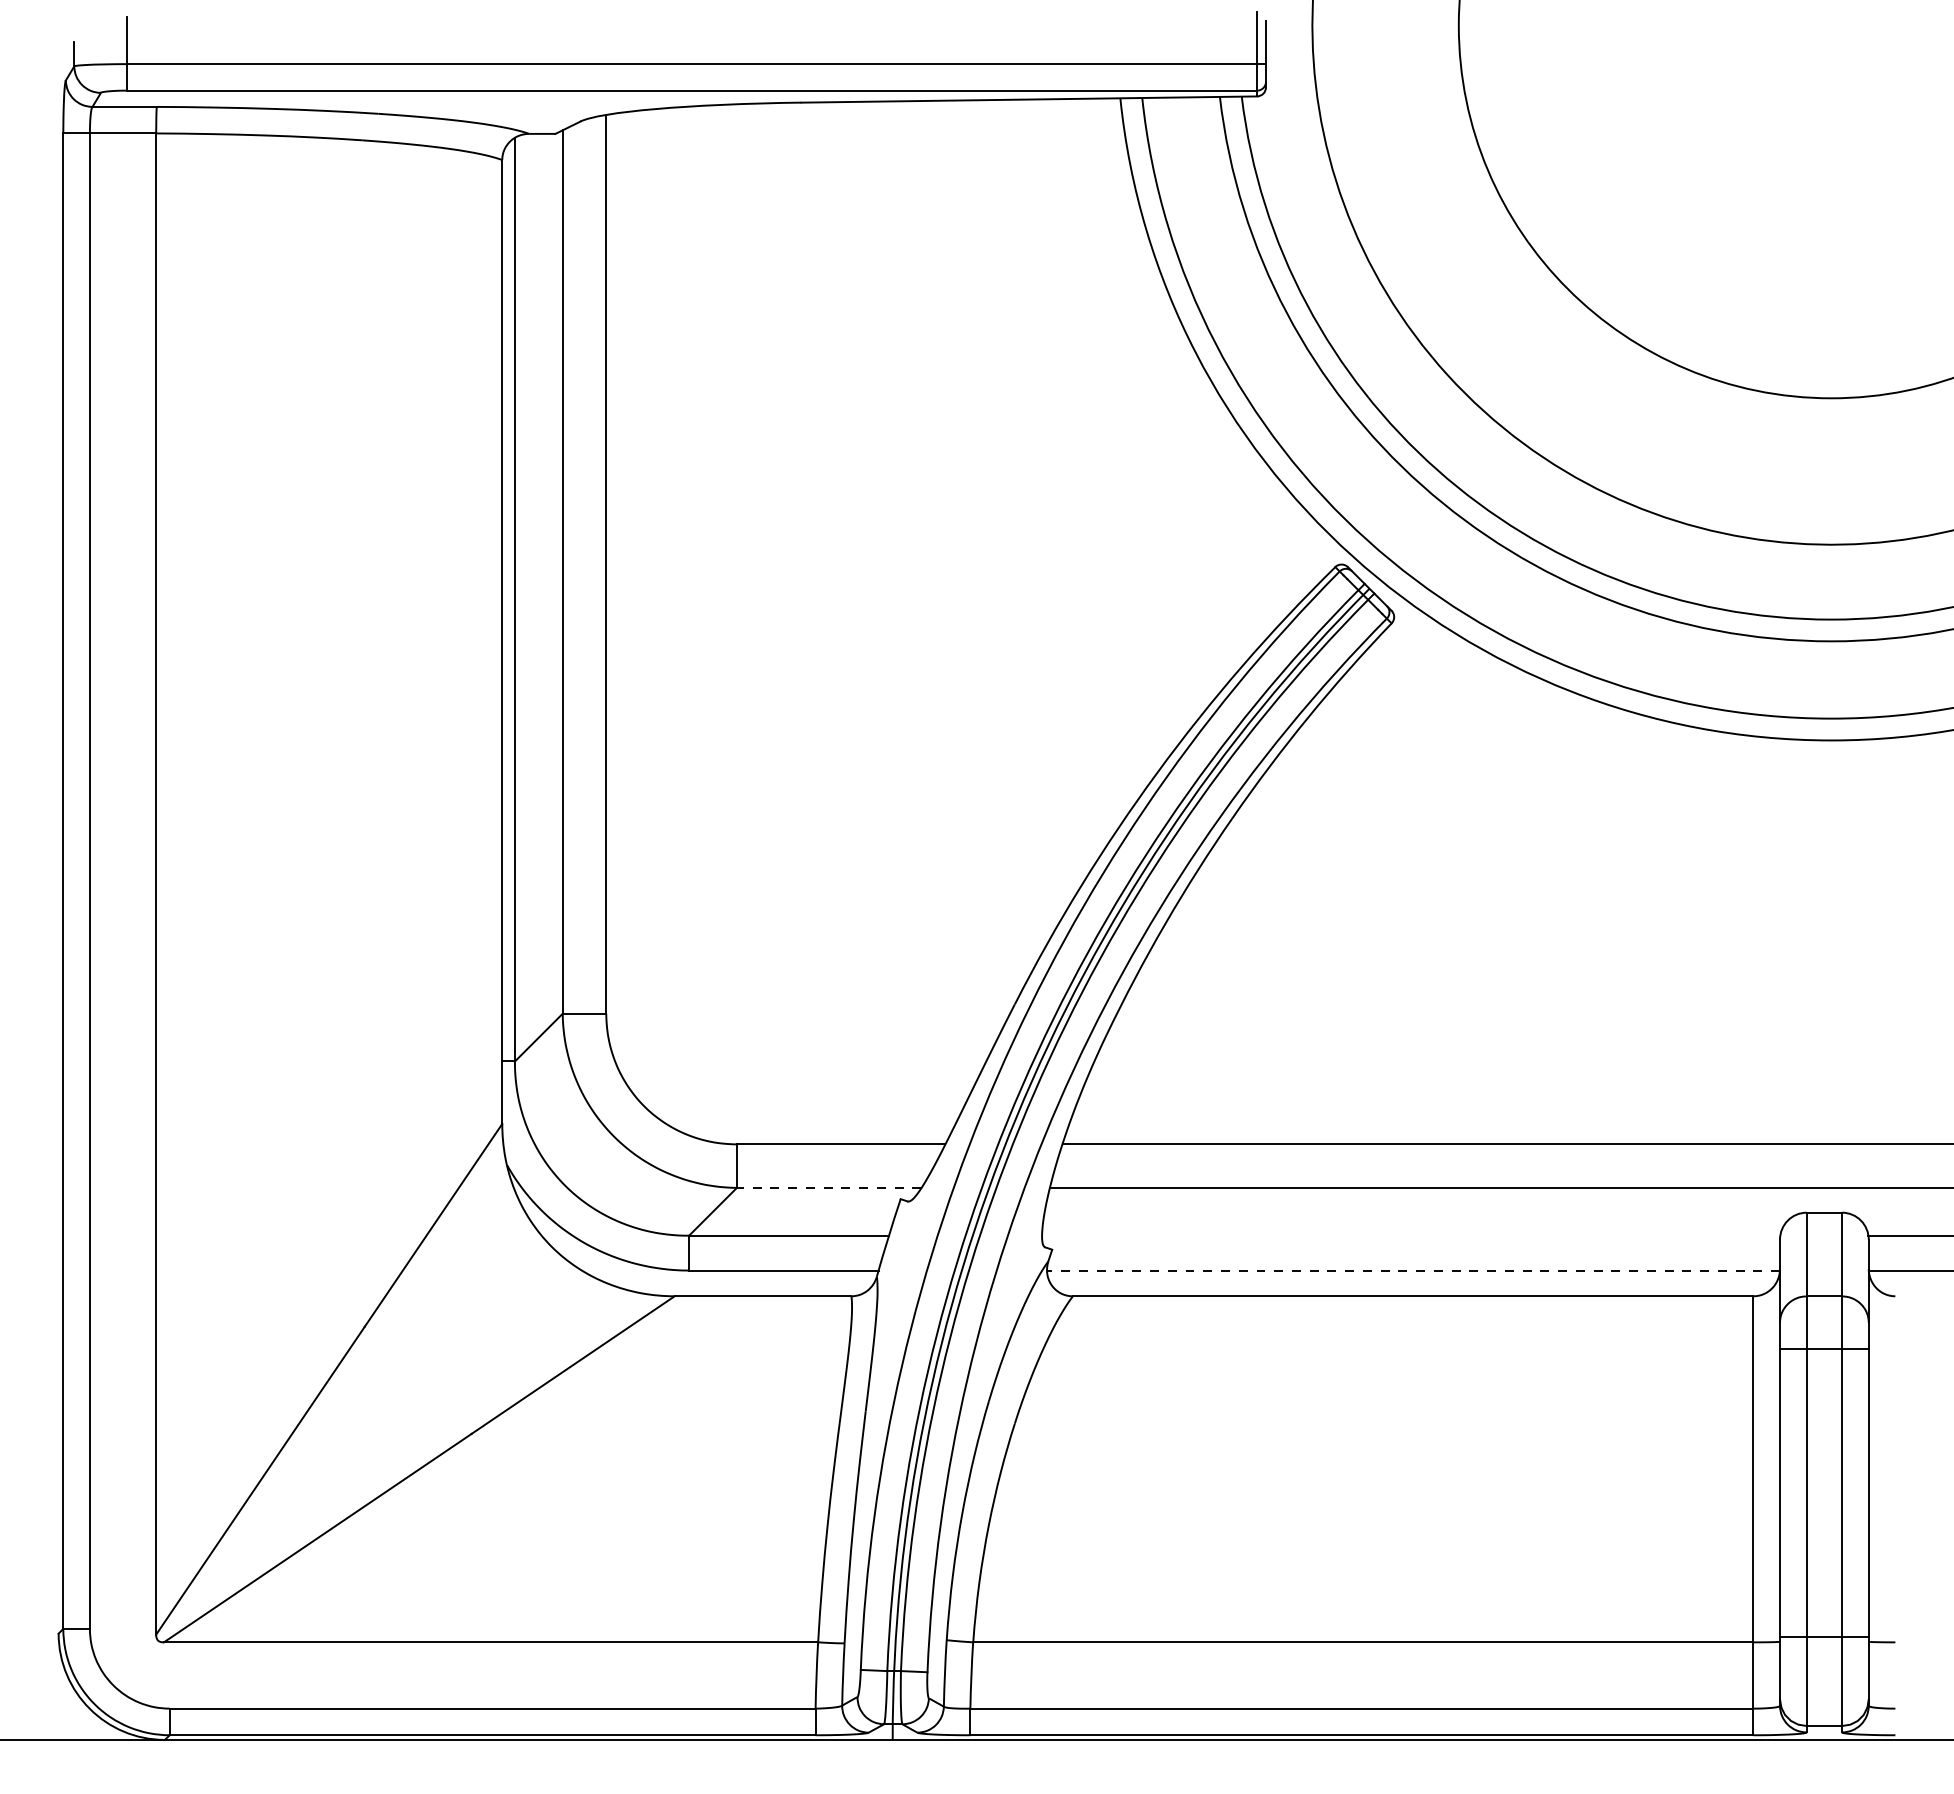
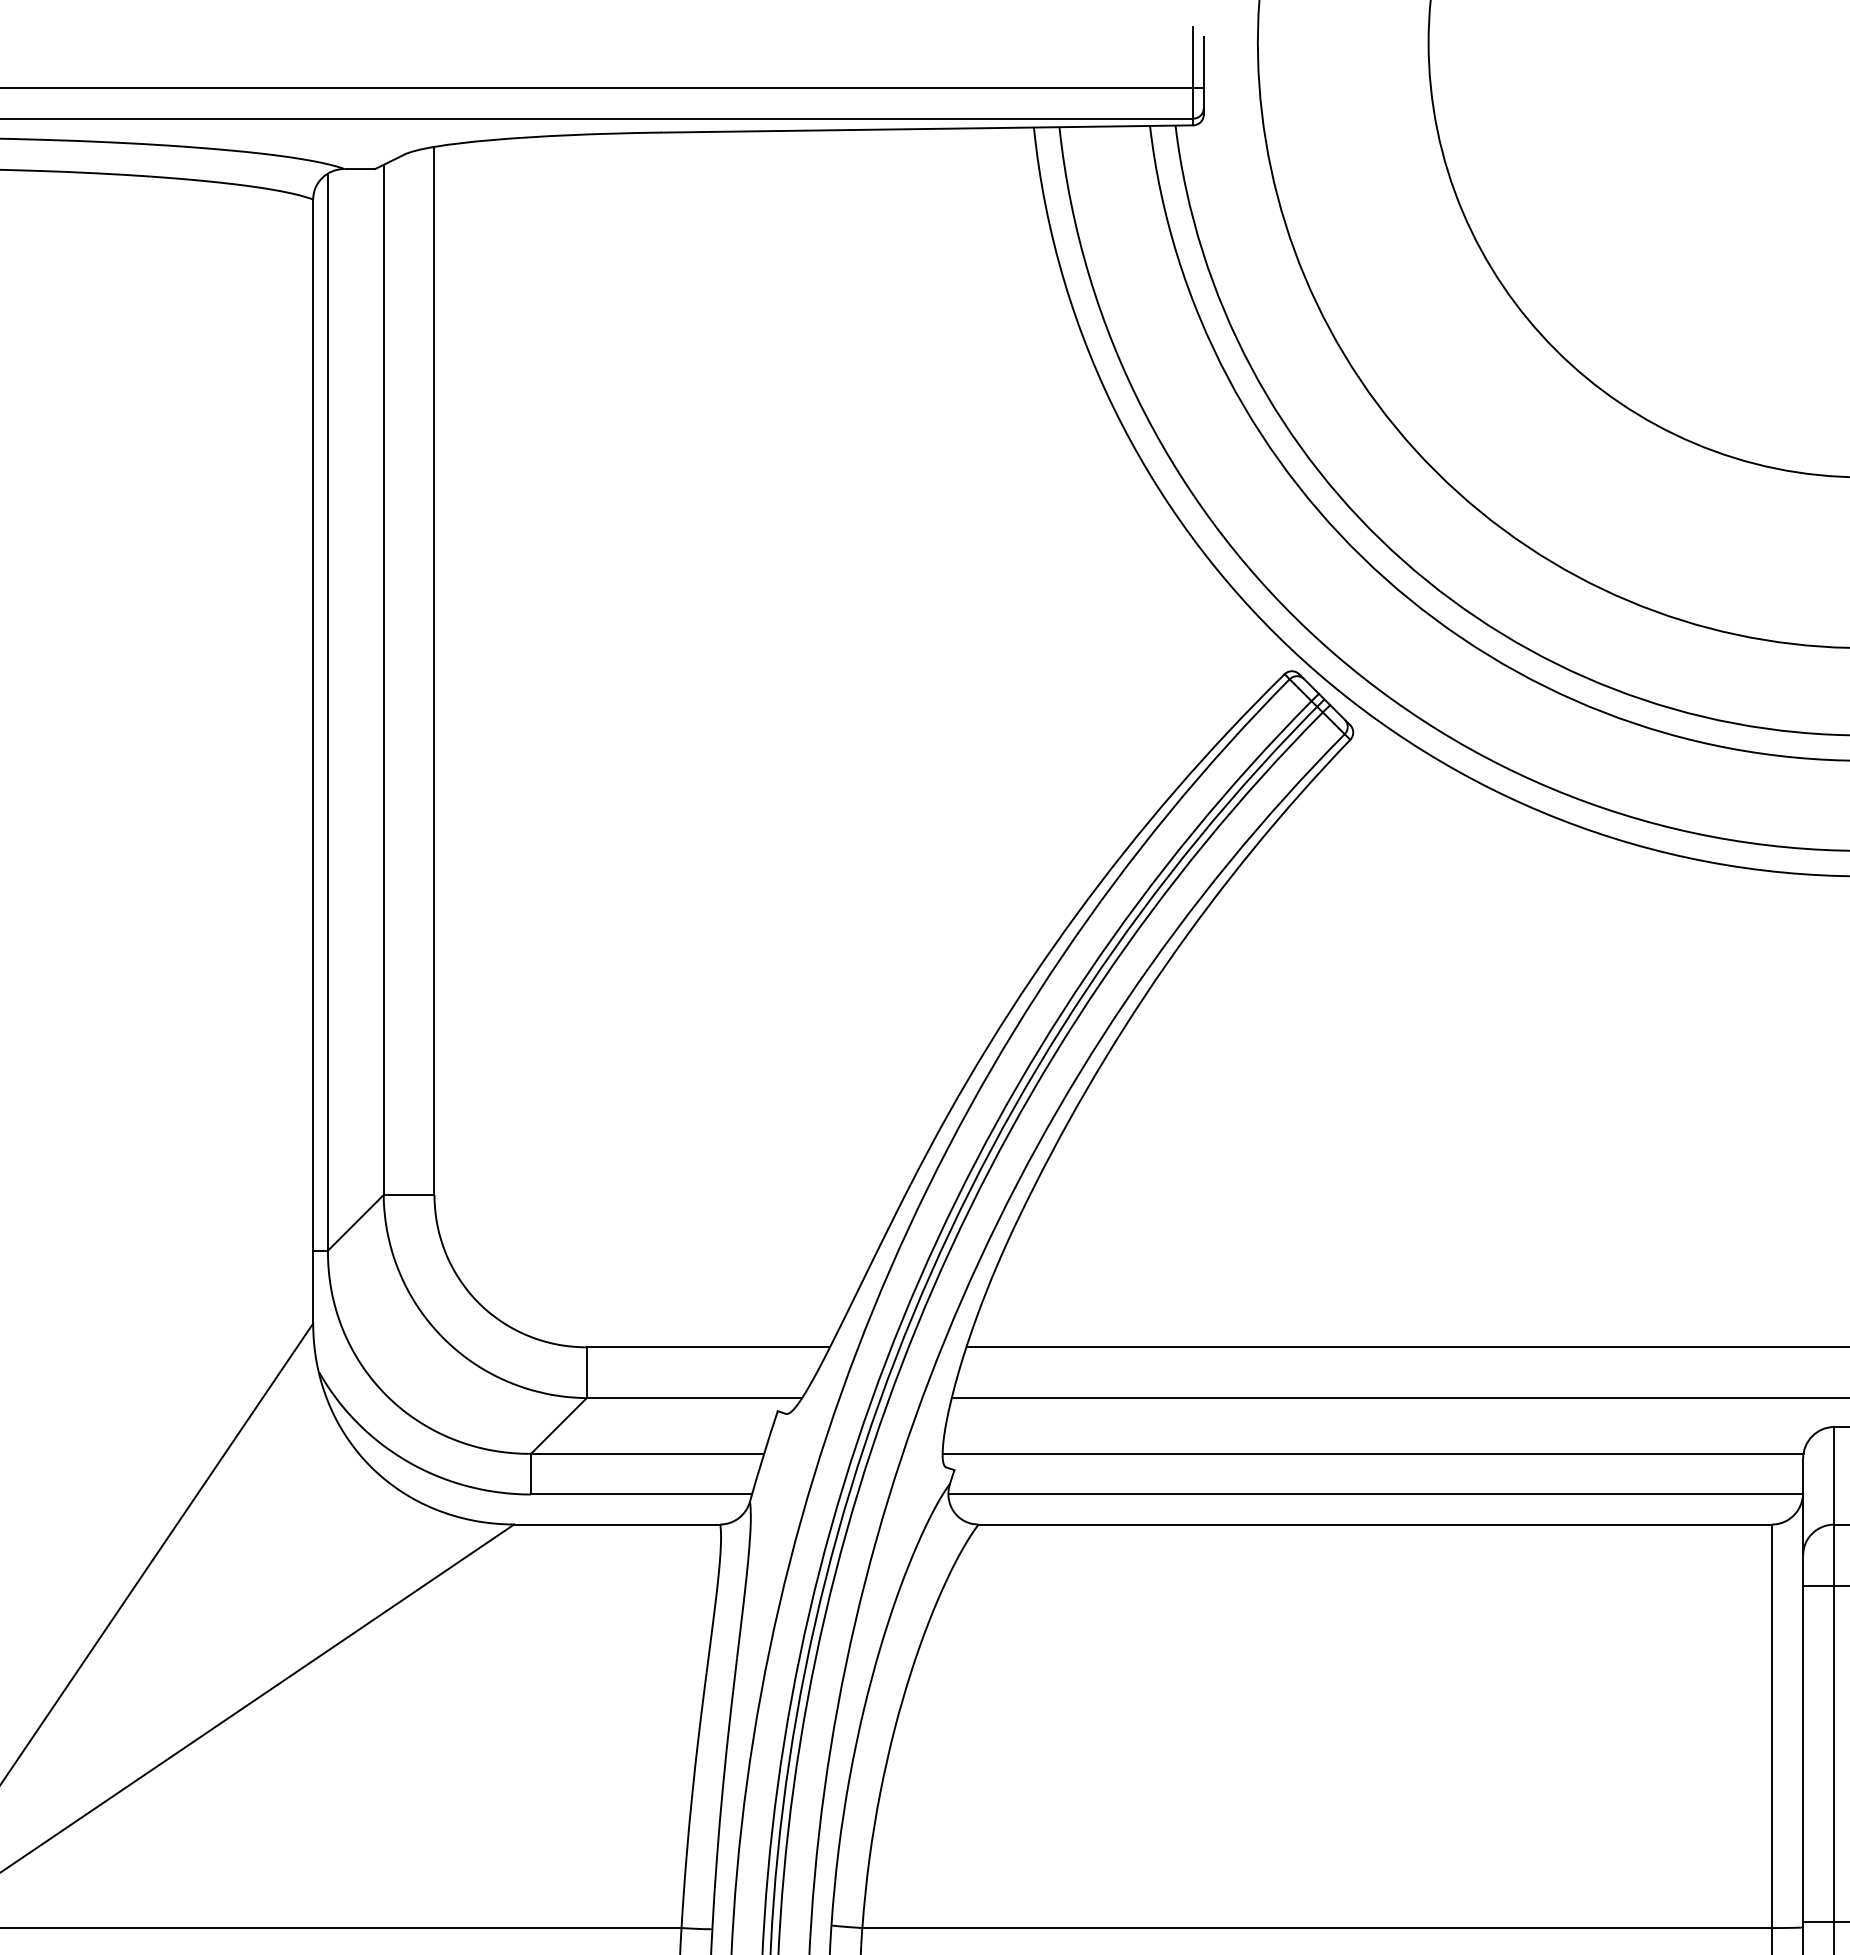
line: (828, 1187) -> (693, 1397), dashed -> solid
line: (1411, 1235) -> (1373, 1453), added
line: (1413, 1270) -> (1375, 1494), dashed -> solid

